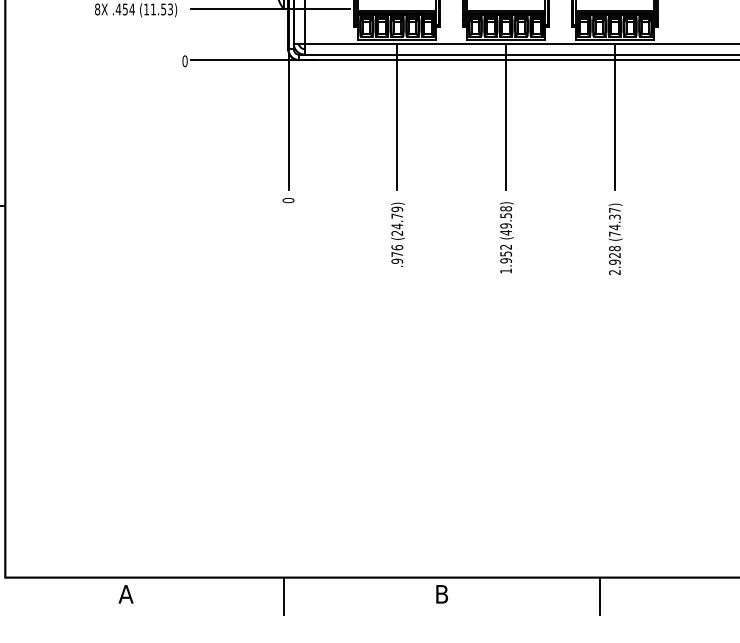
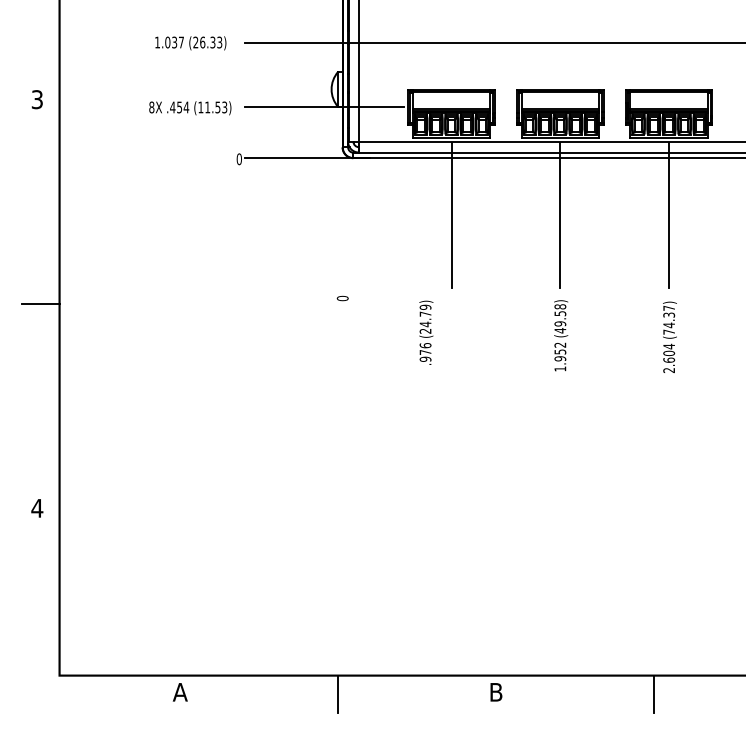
line: (288, 122) -> (342, 220), removed
text: (398, 234) -> (426, 332), moved
text: (615, 254) -> (669, 352), 2.928 -> 2.604

